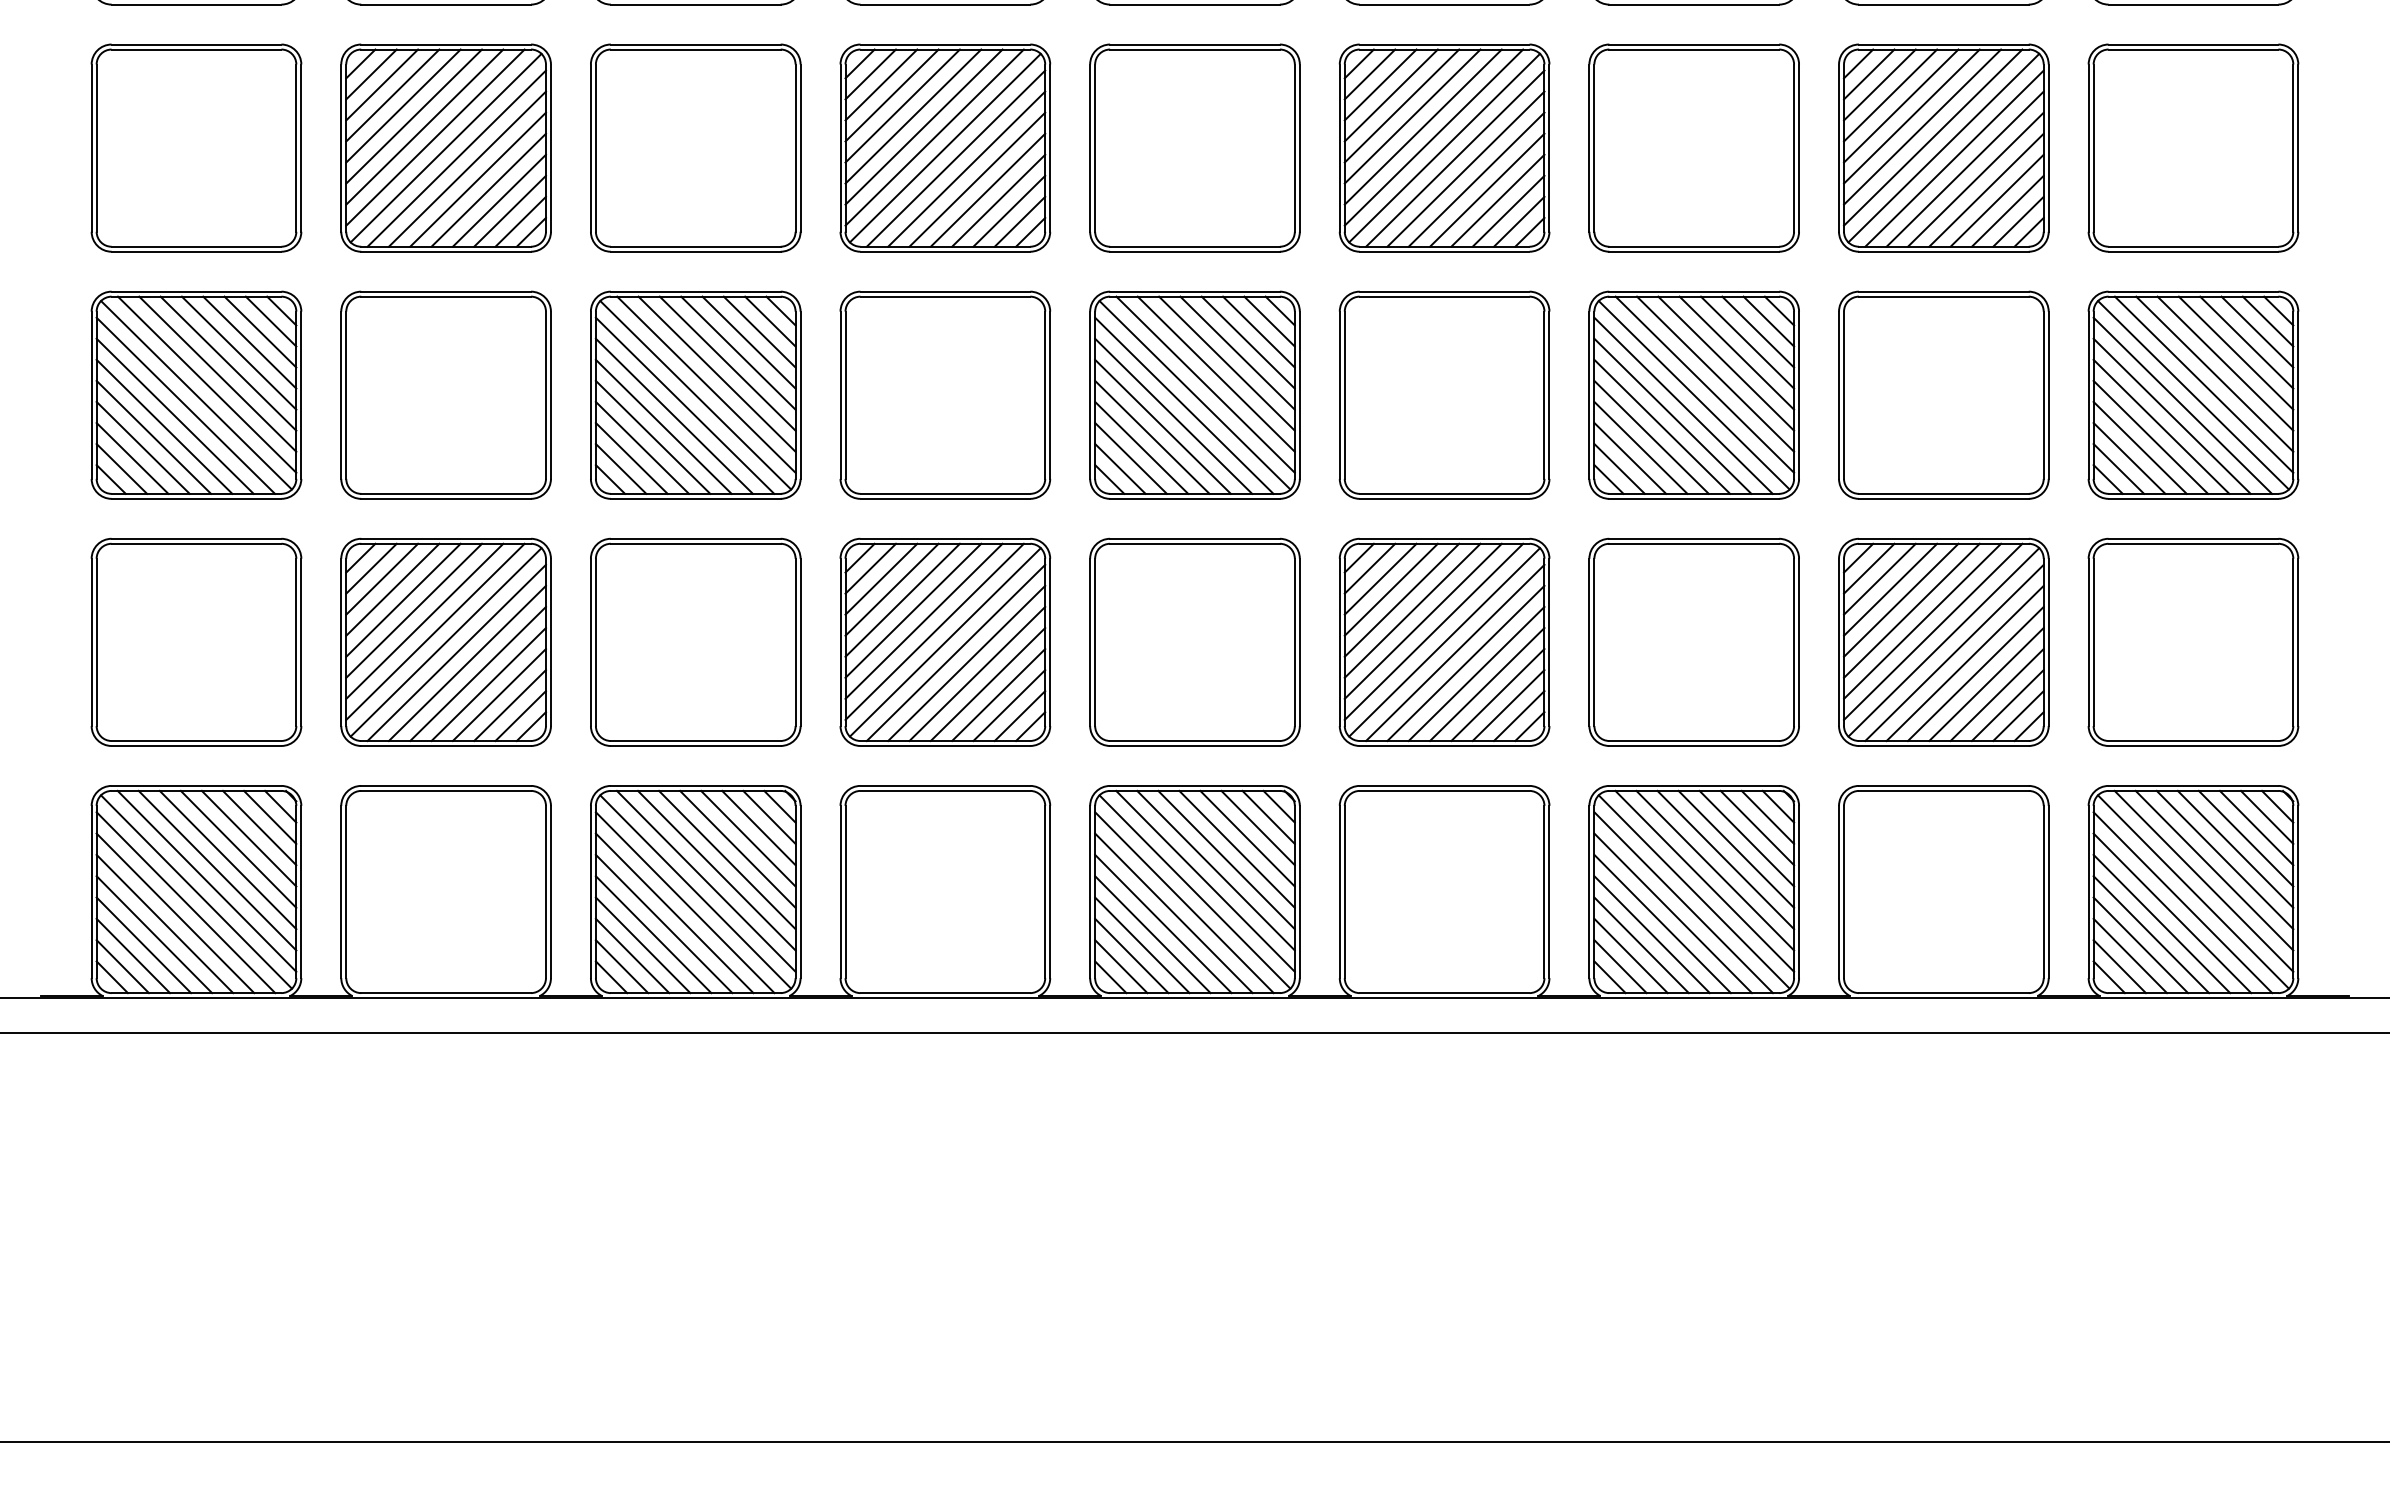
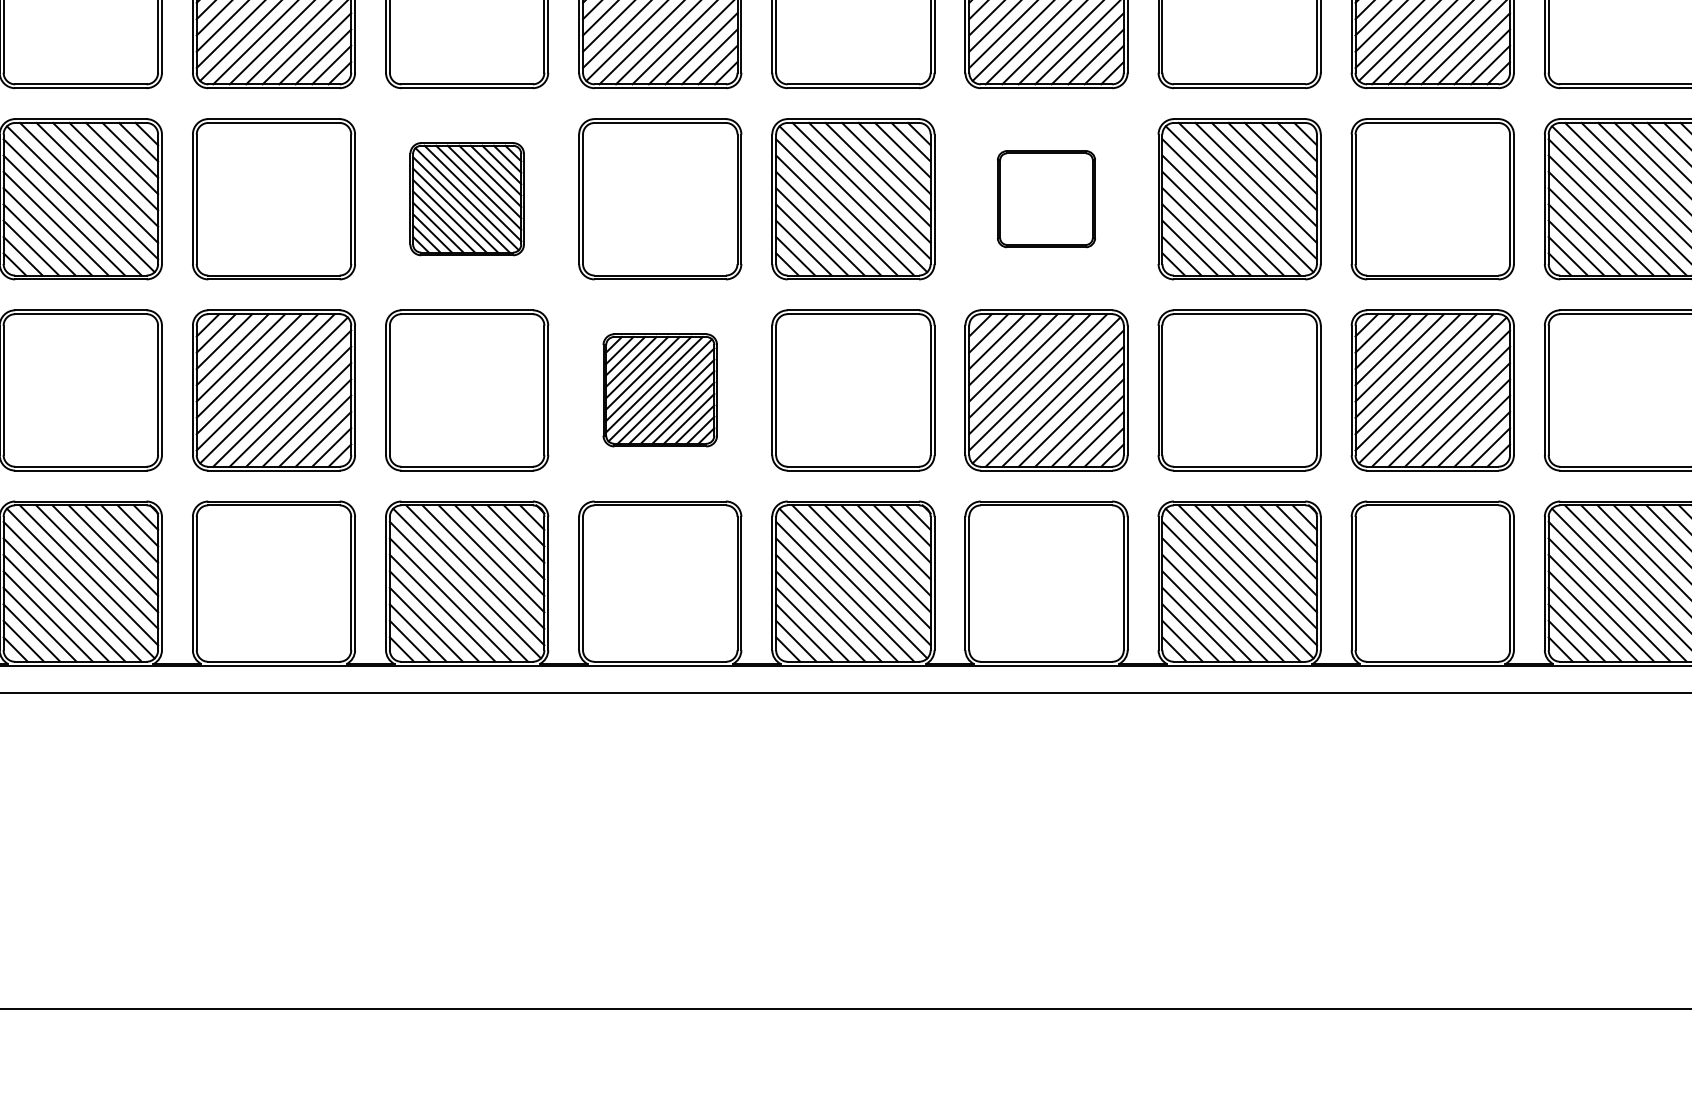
part: (695, 394) -> (466, 198), size x0.7
part: (1444, 394) -> (1046, 198), size x0.6
part: (945, 641) -> (660, 389), size x0.7

